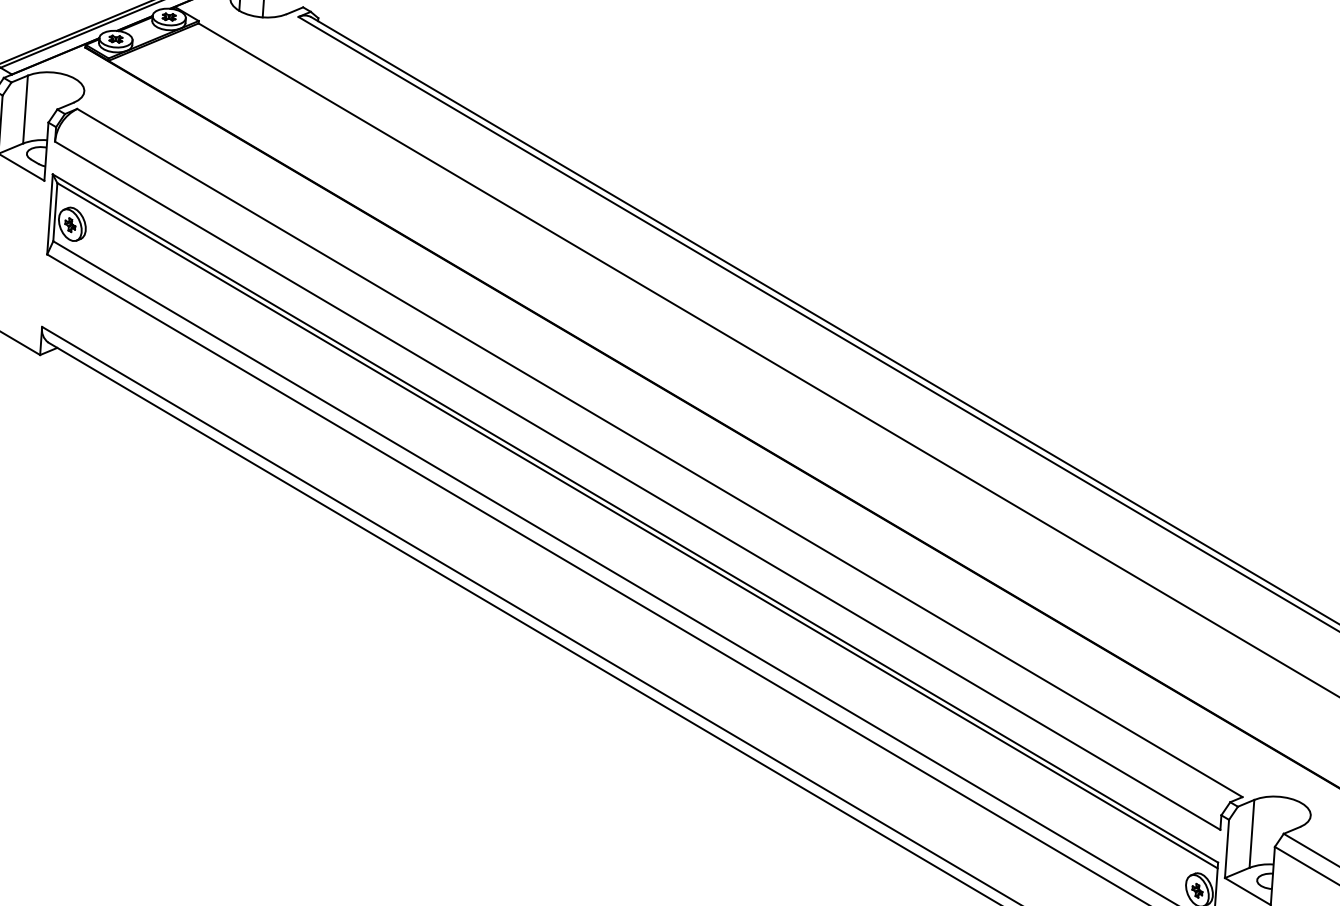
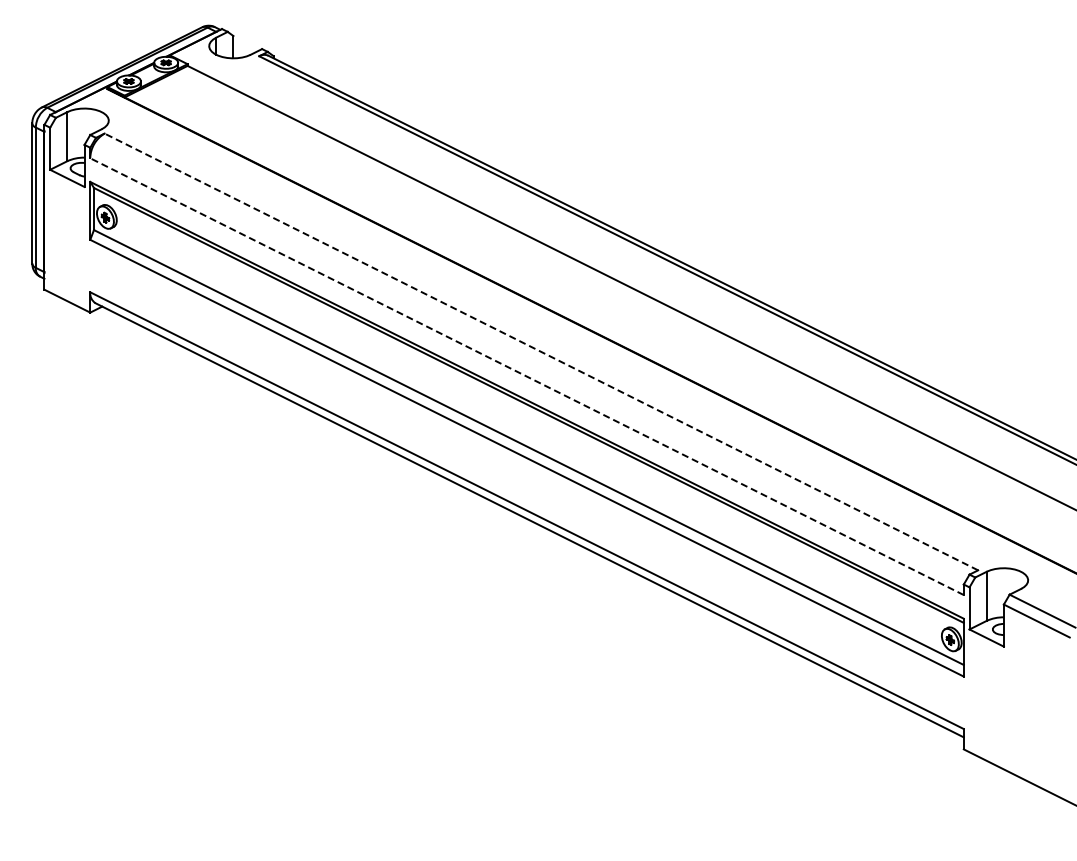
line: (658, 452) -> (540, 351), solid -> dashed
line: (637, 485) -> (526, 376), solid -> dashed

